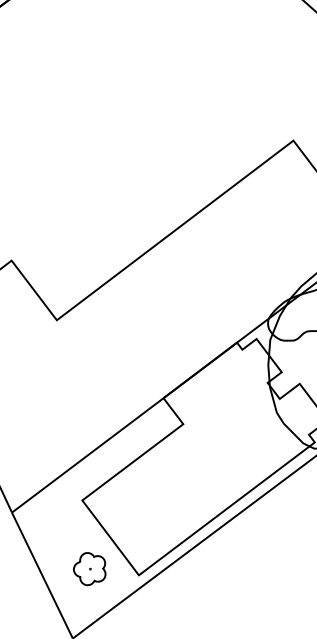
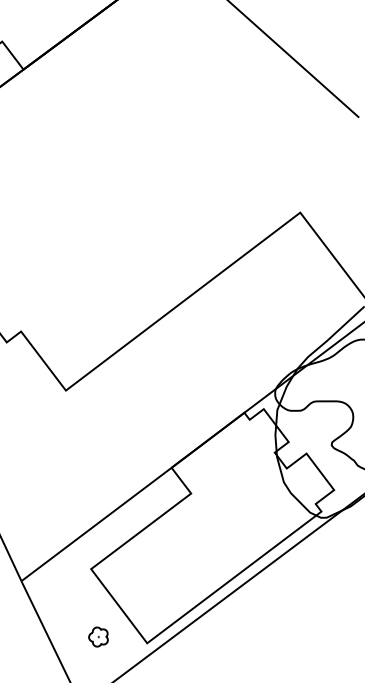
part: (89, 568) -> (98, 636), size x0.6

